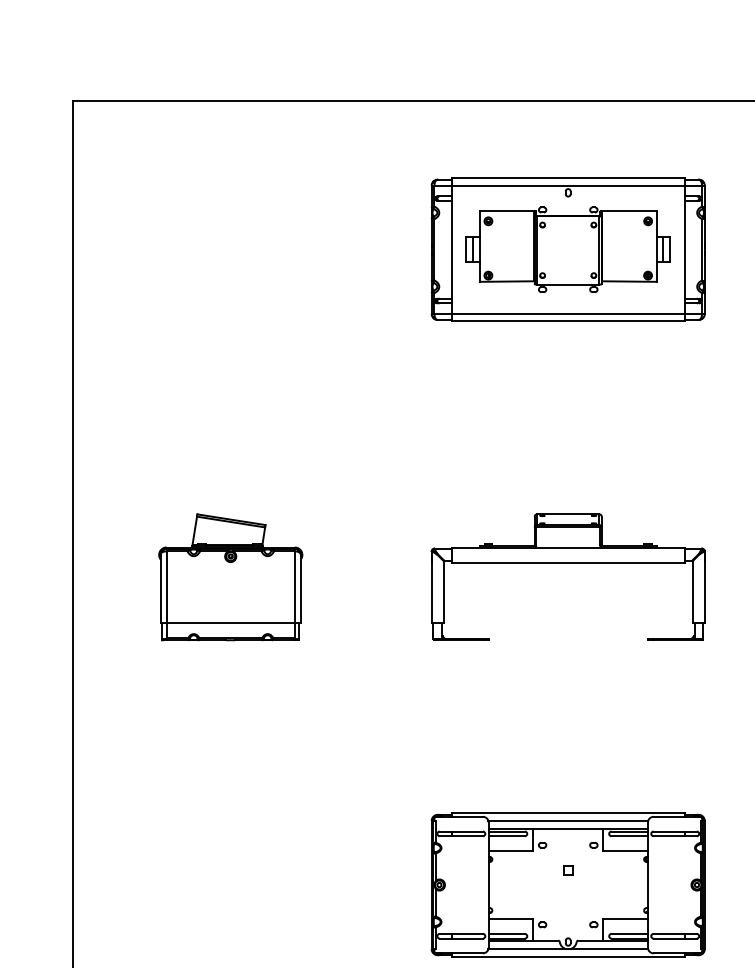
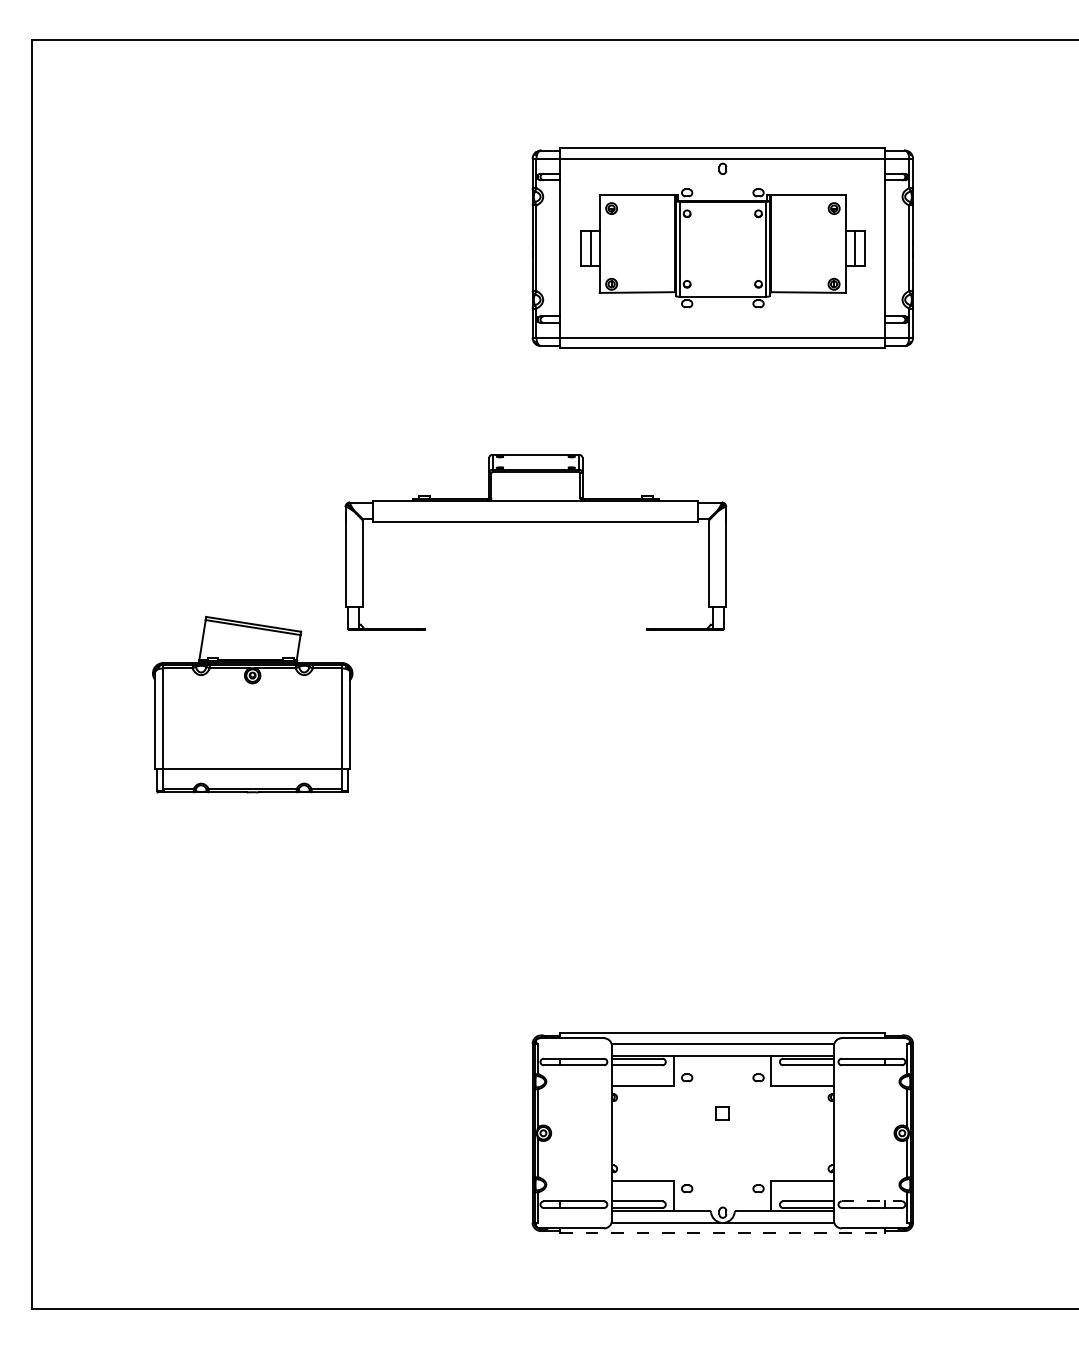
part: (567, 562) -> (535, 522), moved
line: (675, 934) -> (872, 1201), solid -> dashed
line: (568, 956) -> (723, 1233), solid -> dashed

